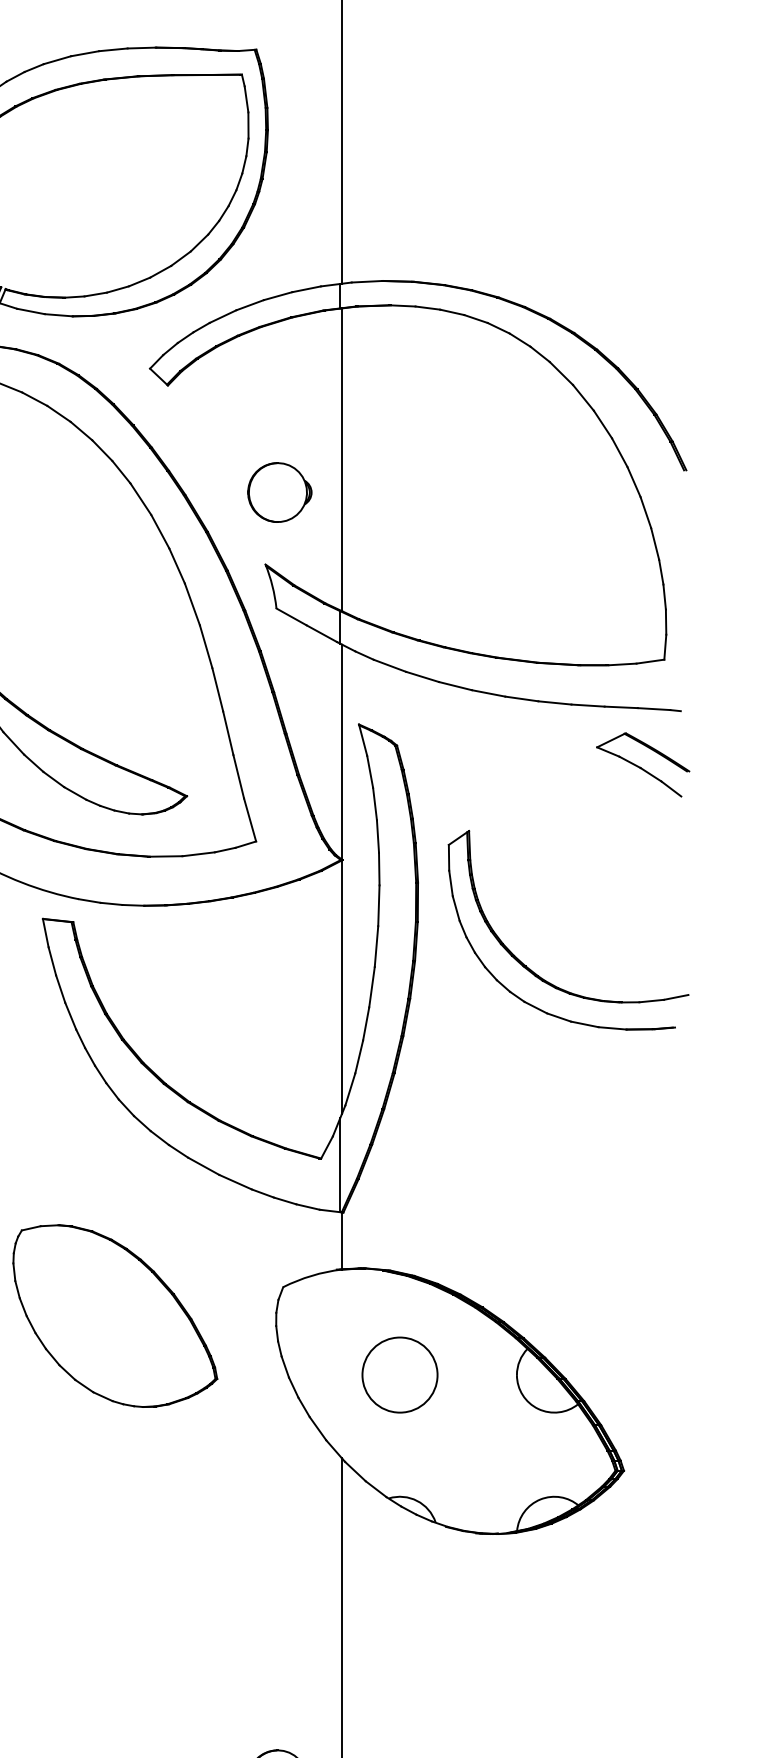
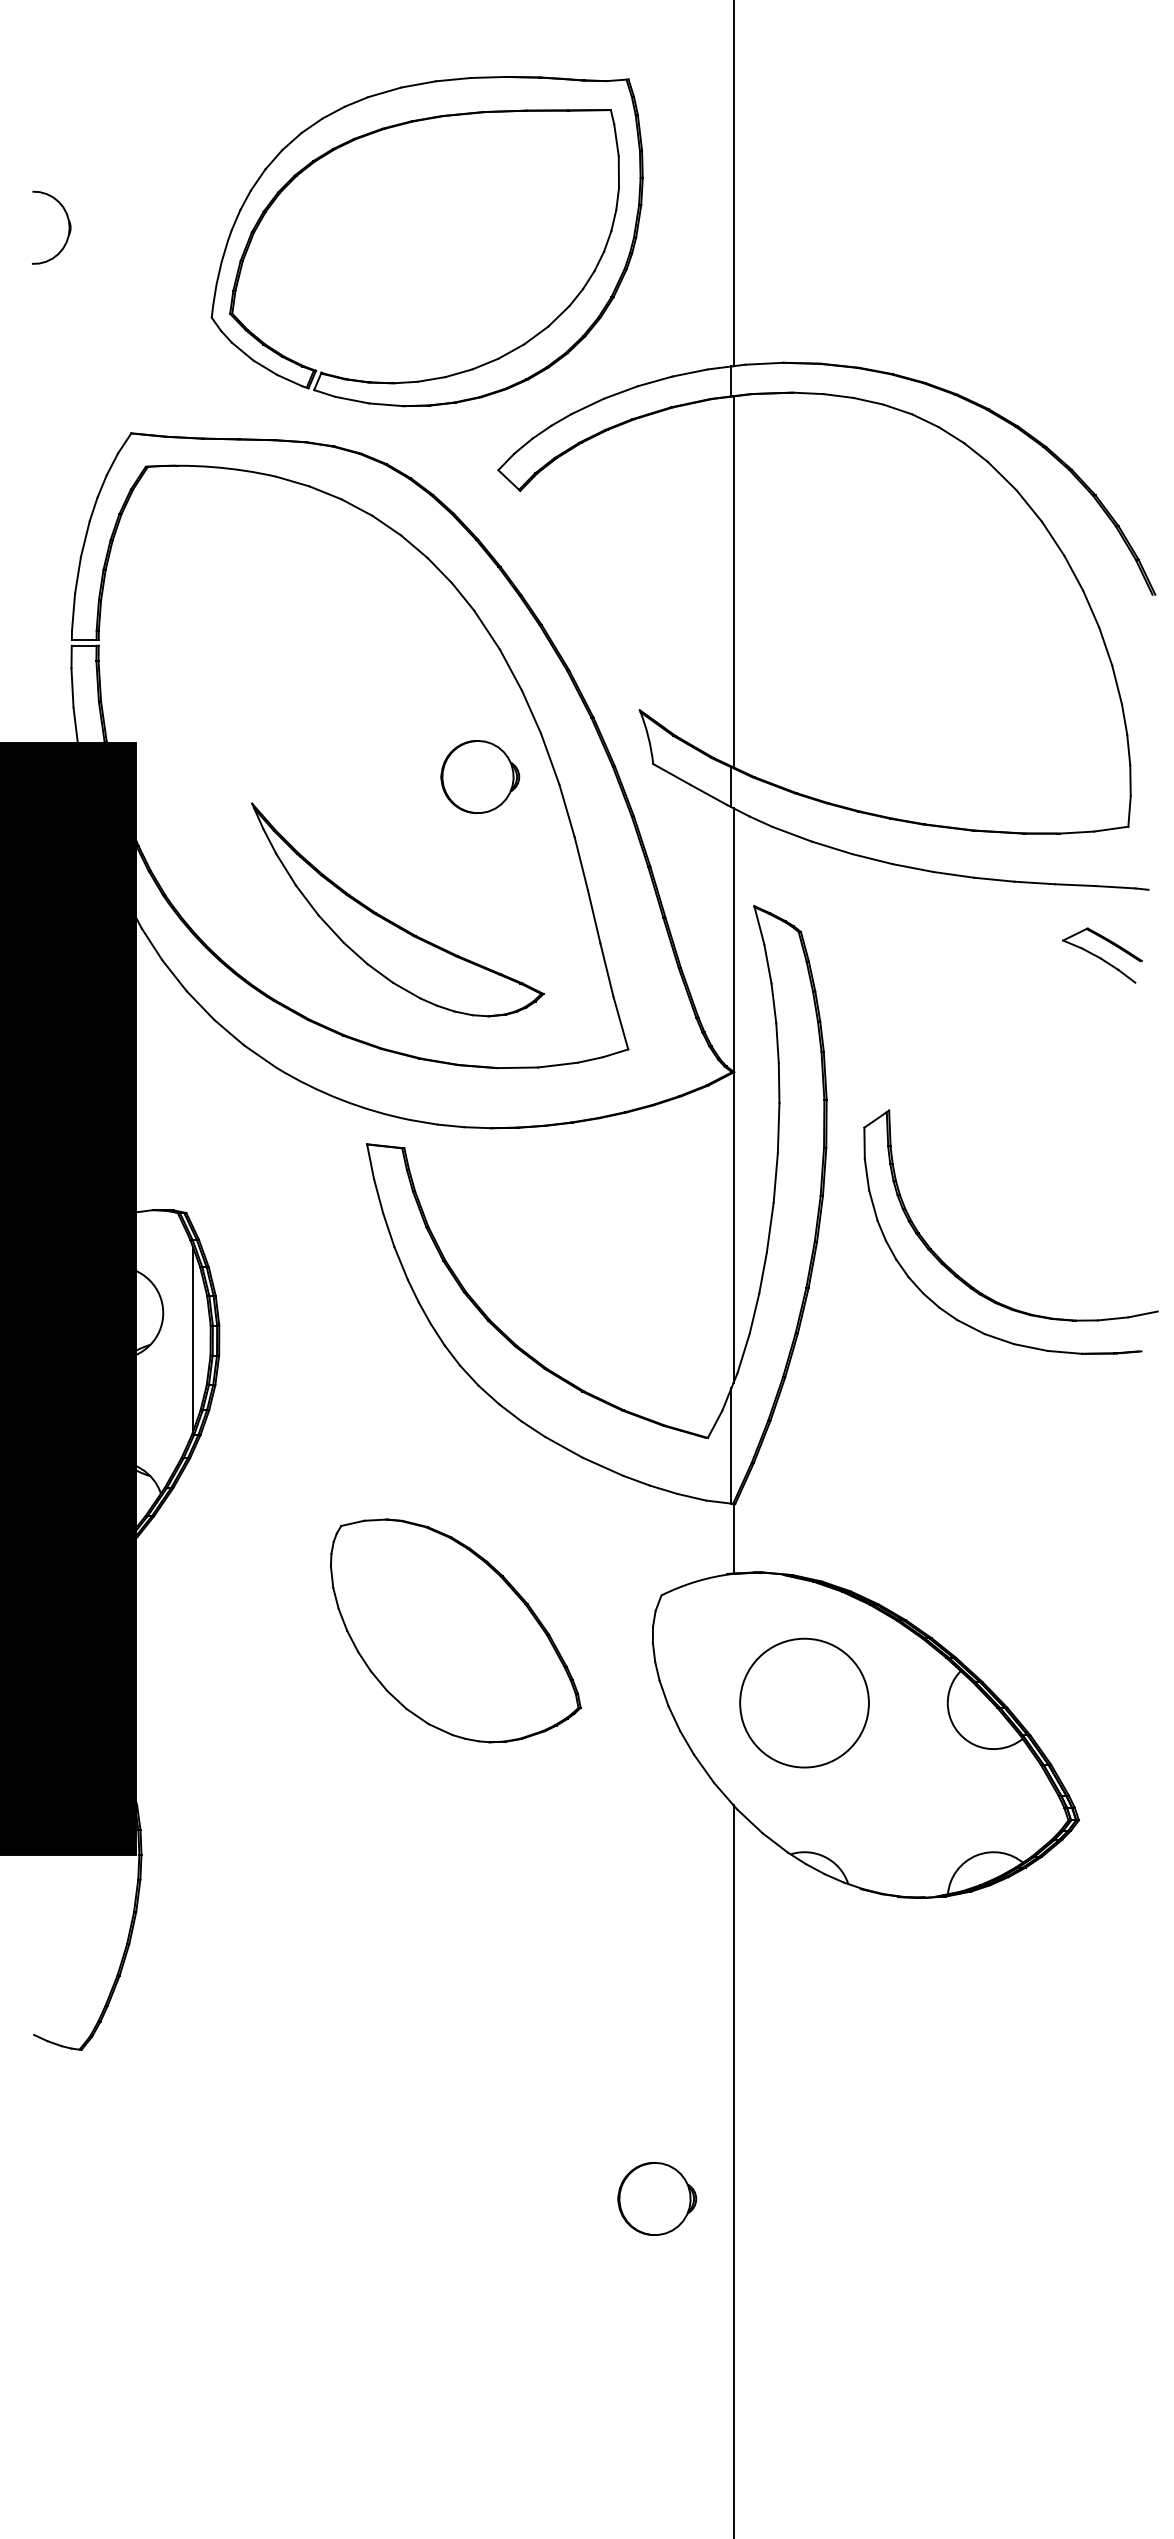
part: (279, 492) -> (480, 777), moved
part: (643, 764) -> (1102, 955), size x0.7
part: (534, 972) -> (969, 1283), moved
circle: (399, 1375) -> (804, 1703), size x1.4

